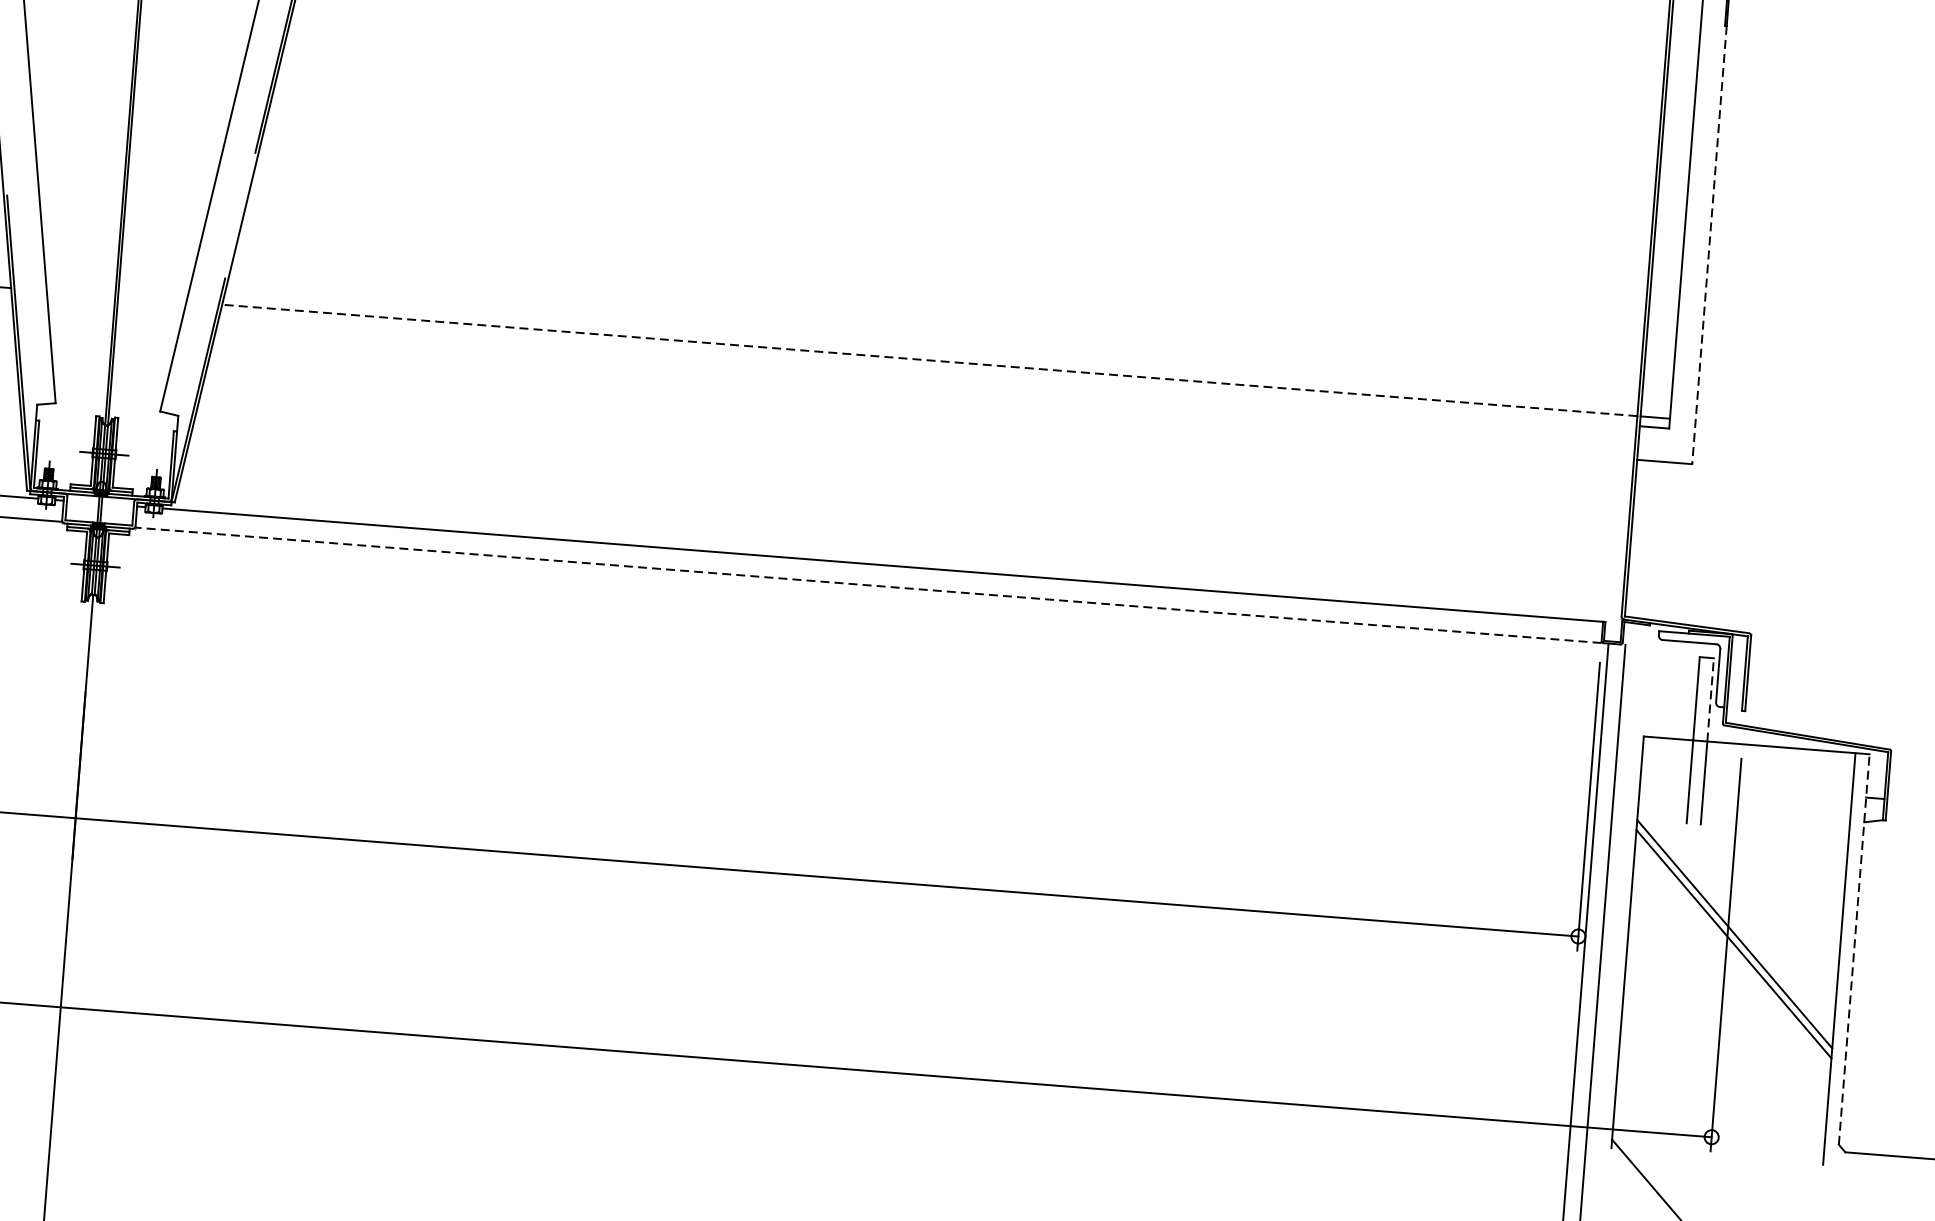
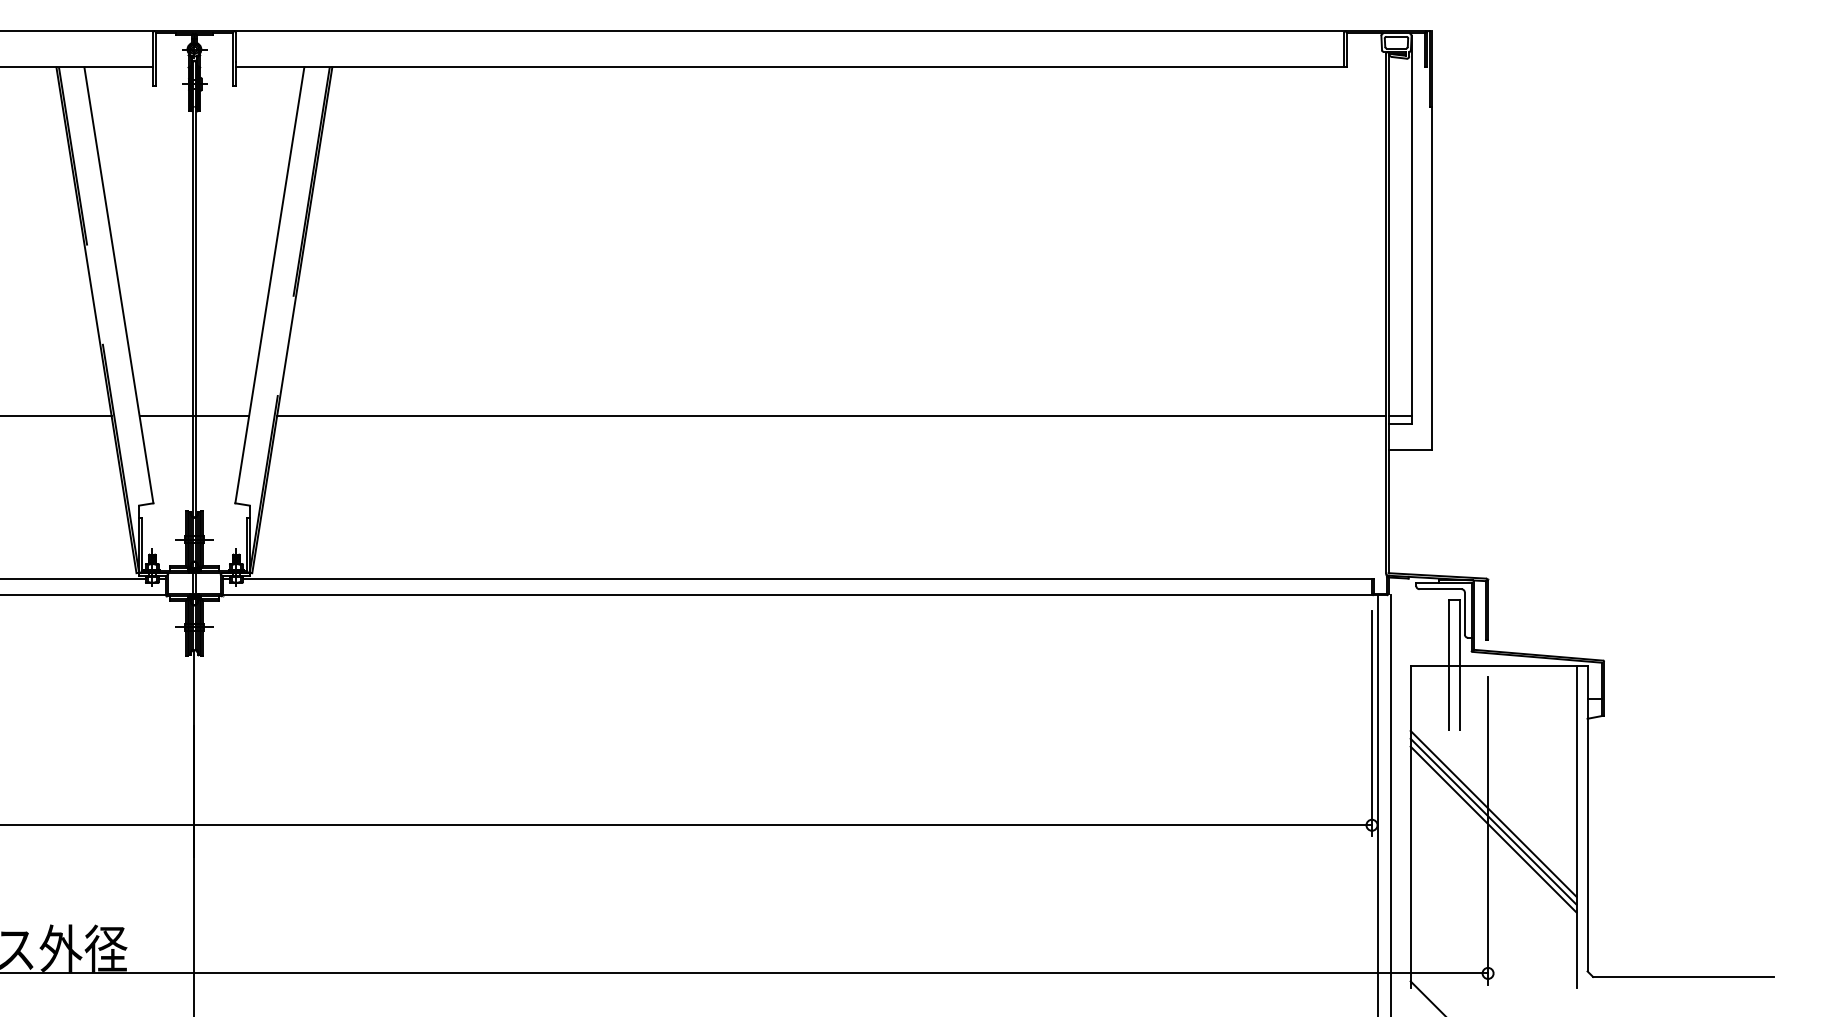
line: (1709, 244) -> (1431, 278), dashed -> solid
line: (116, 296) -> (194, 416), added
line: (929, 360) -> (831, 416), dashed -> solid
line: (868, 585) -> (797, 595), dashed -> solid
line: (1710, 699) -> (1460, 632), dashed -> solid
line: (1854, 949) -> (1587, 818), dashed -> solid
line: (1733, 954) -> (1493, 829), added

